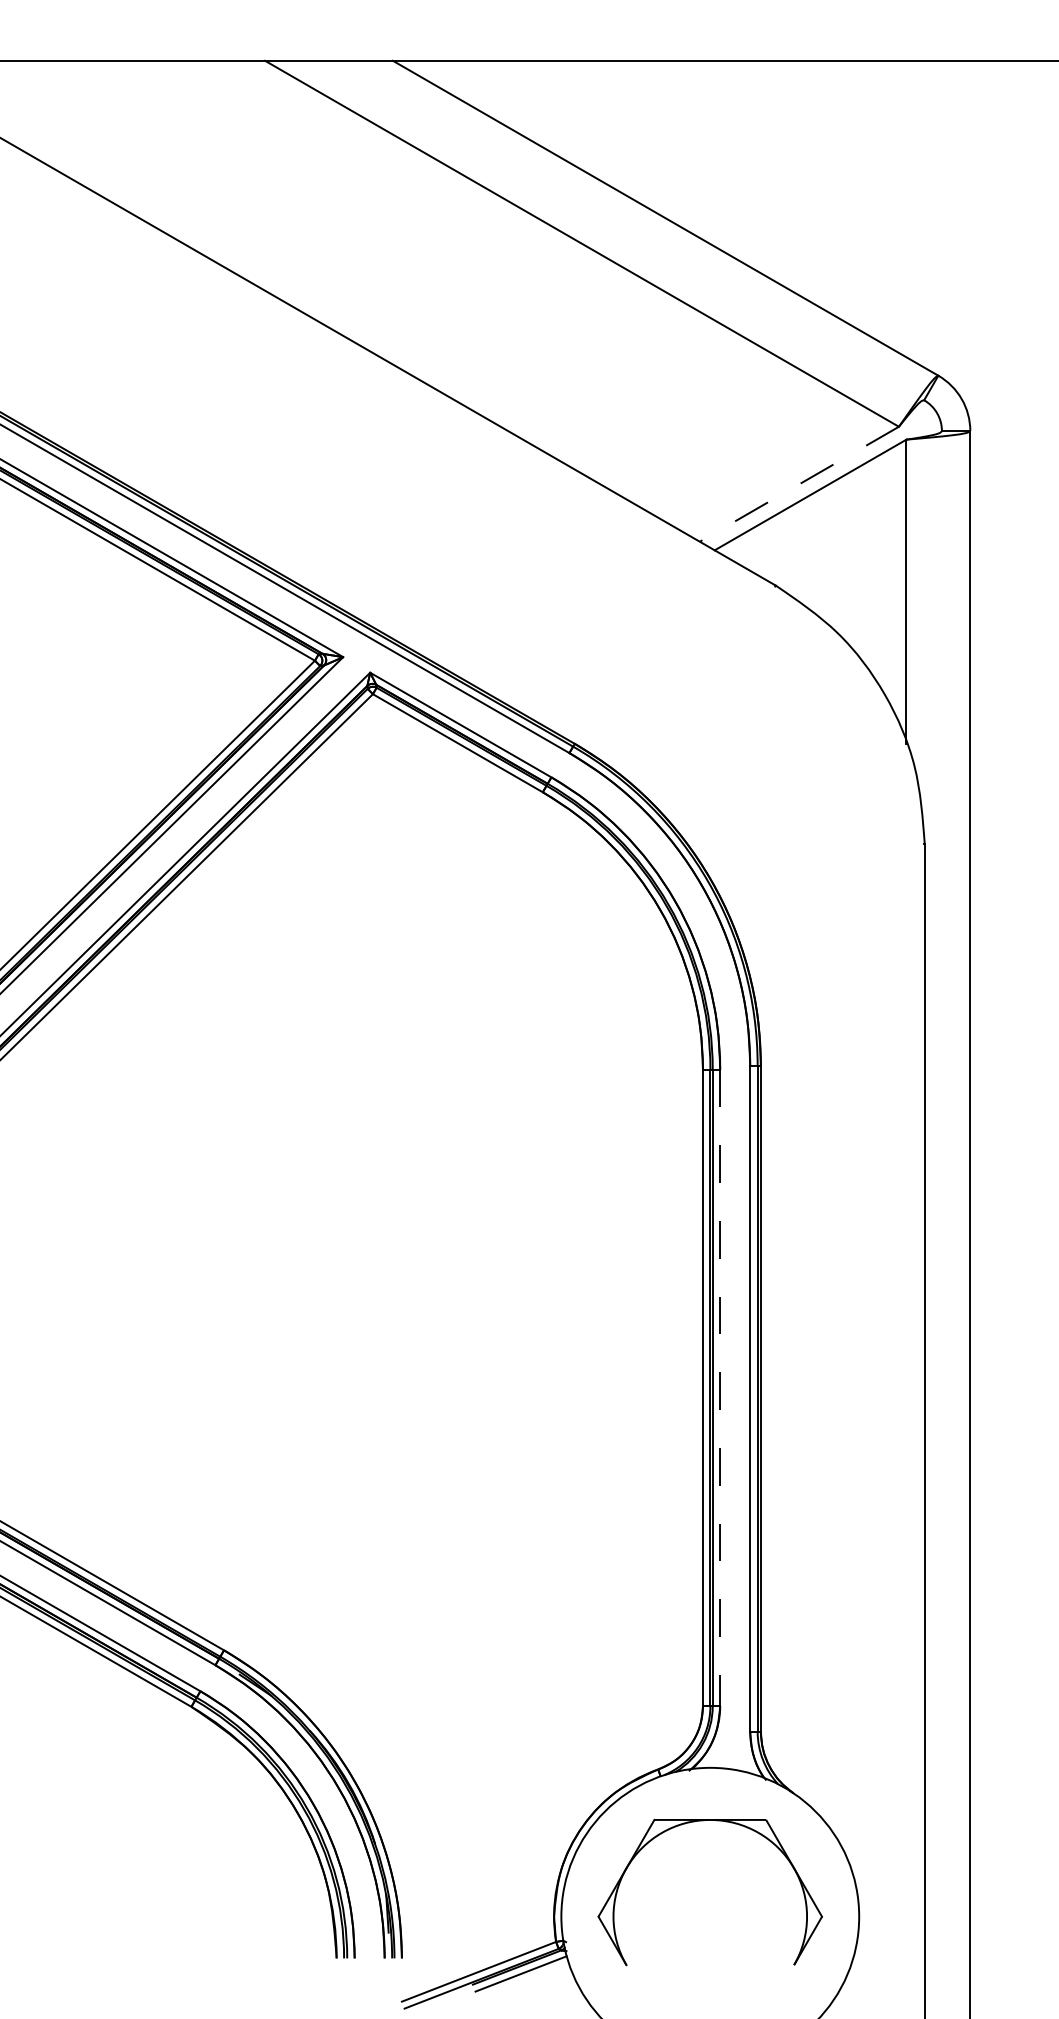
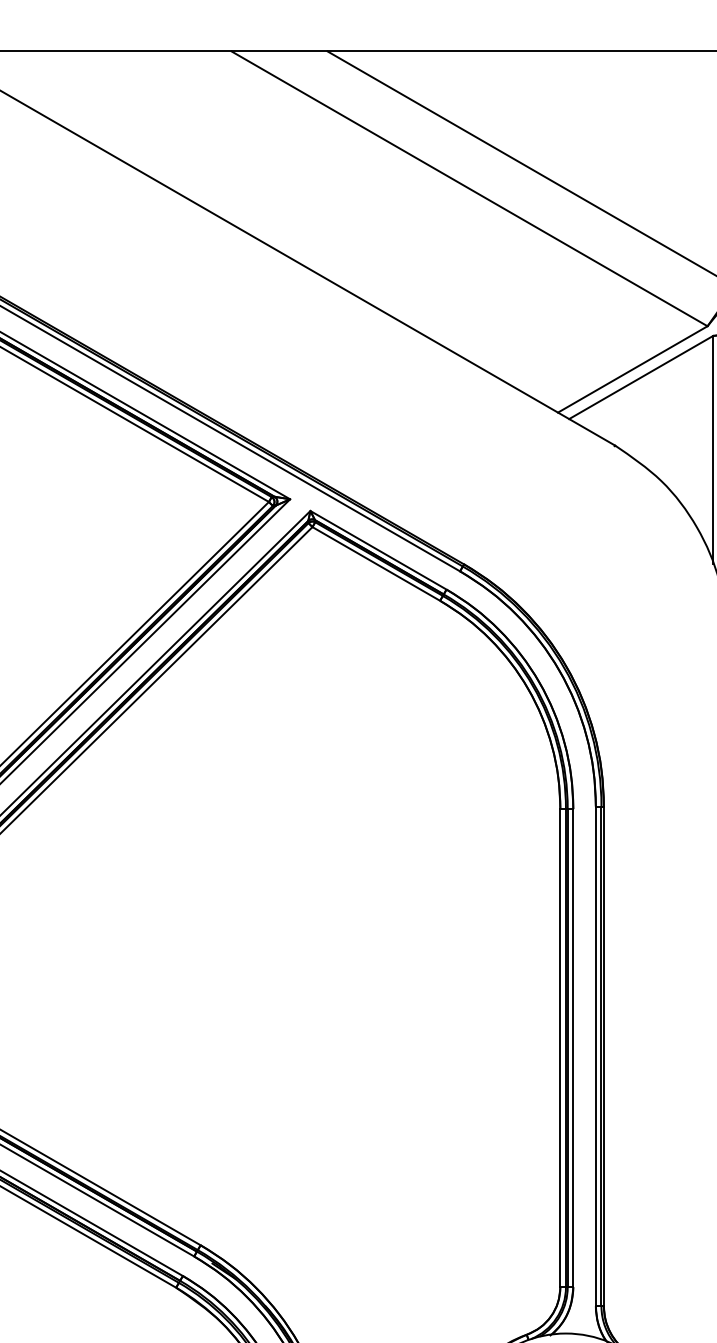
line: (799, 484) -> (632, 369), dashed -> solid
line: (720, 1388) -> (573, 1048), dashed -> solid

